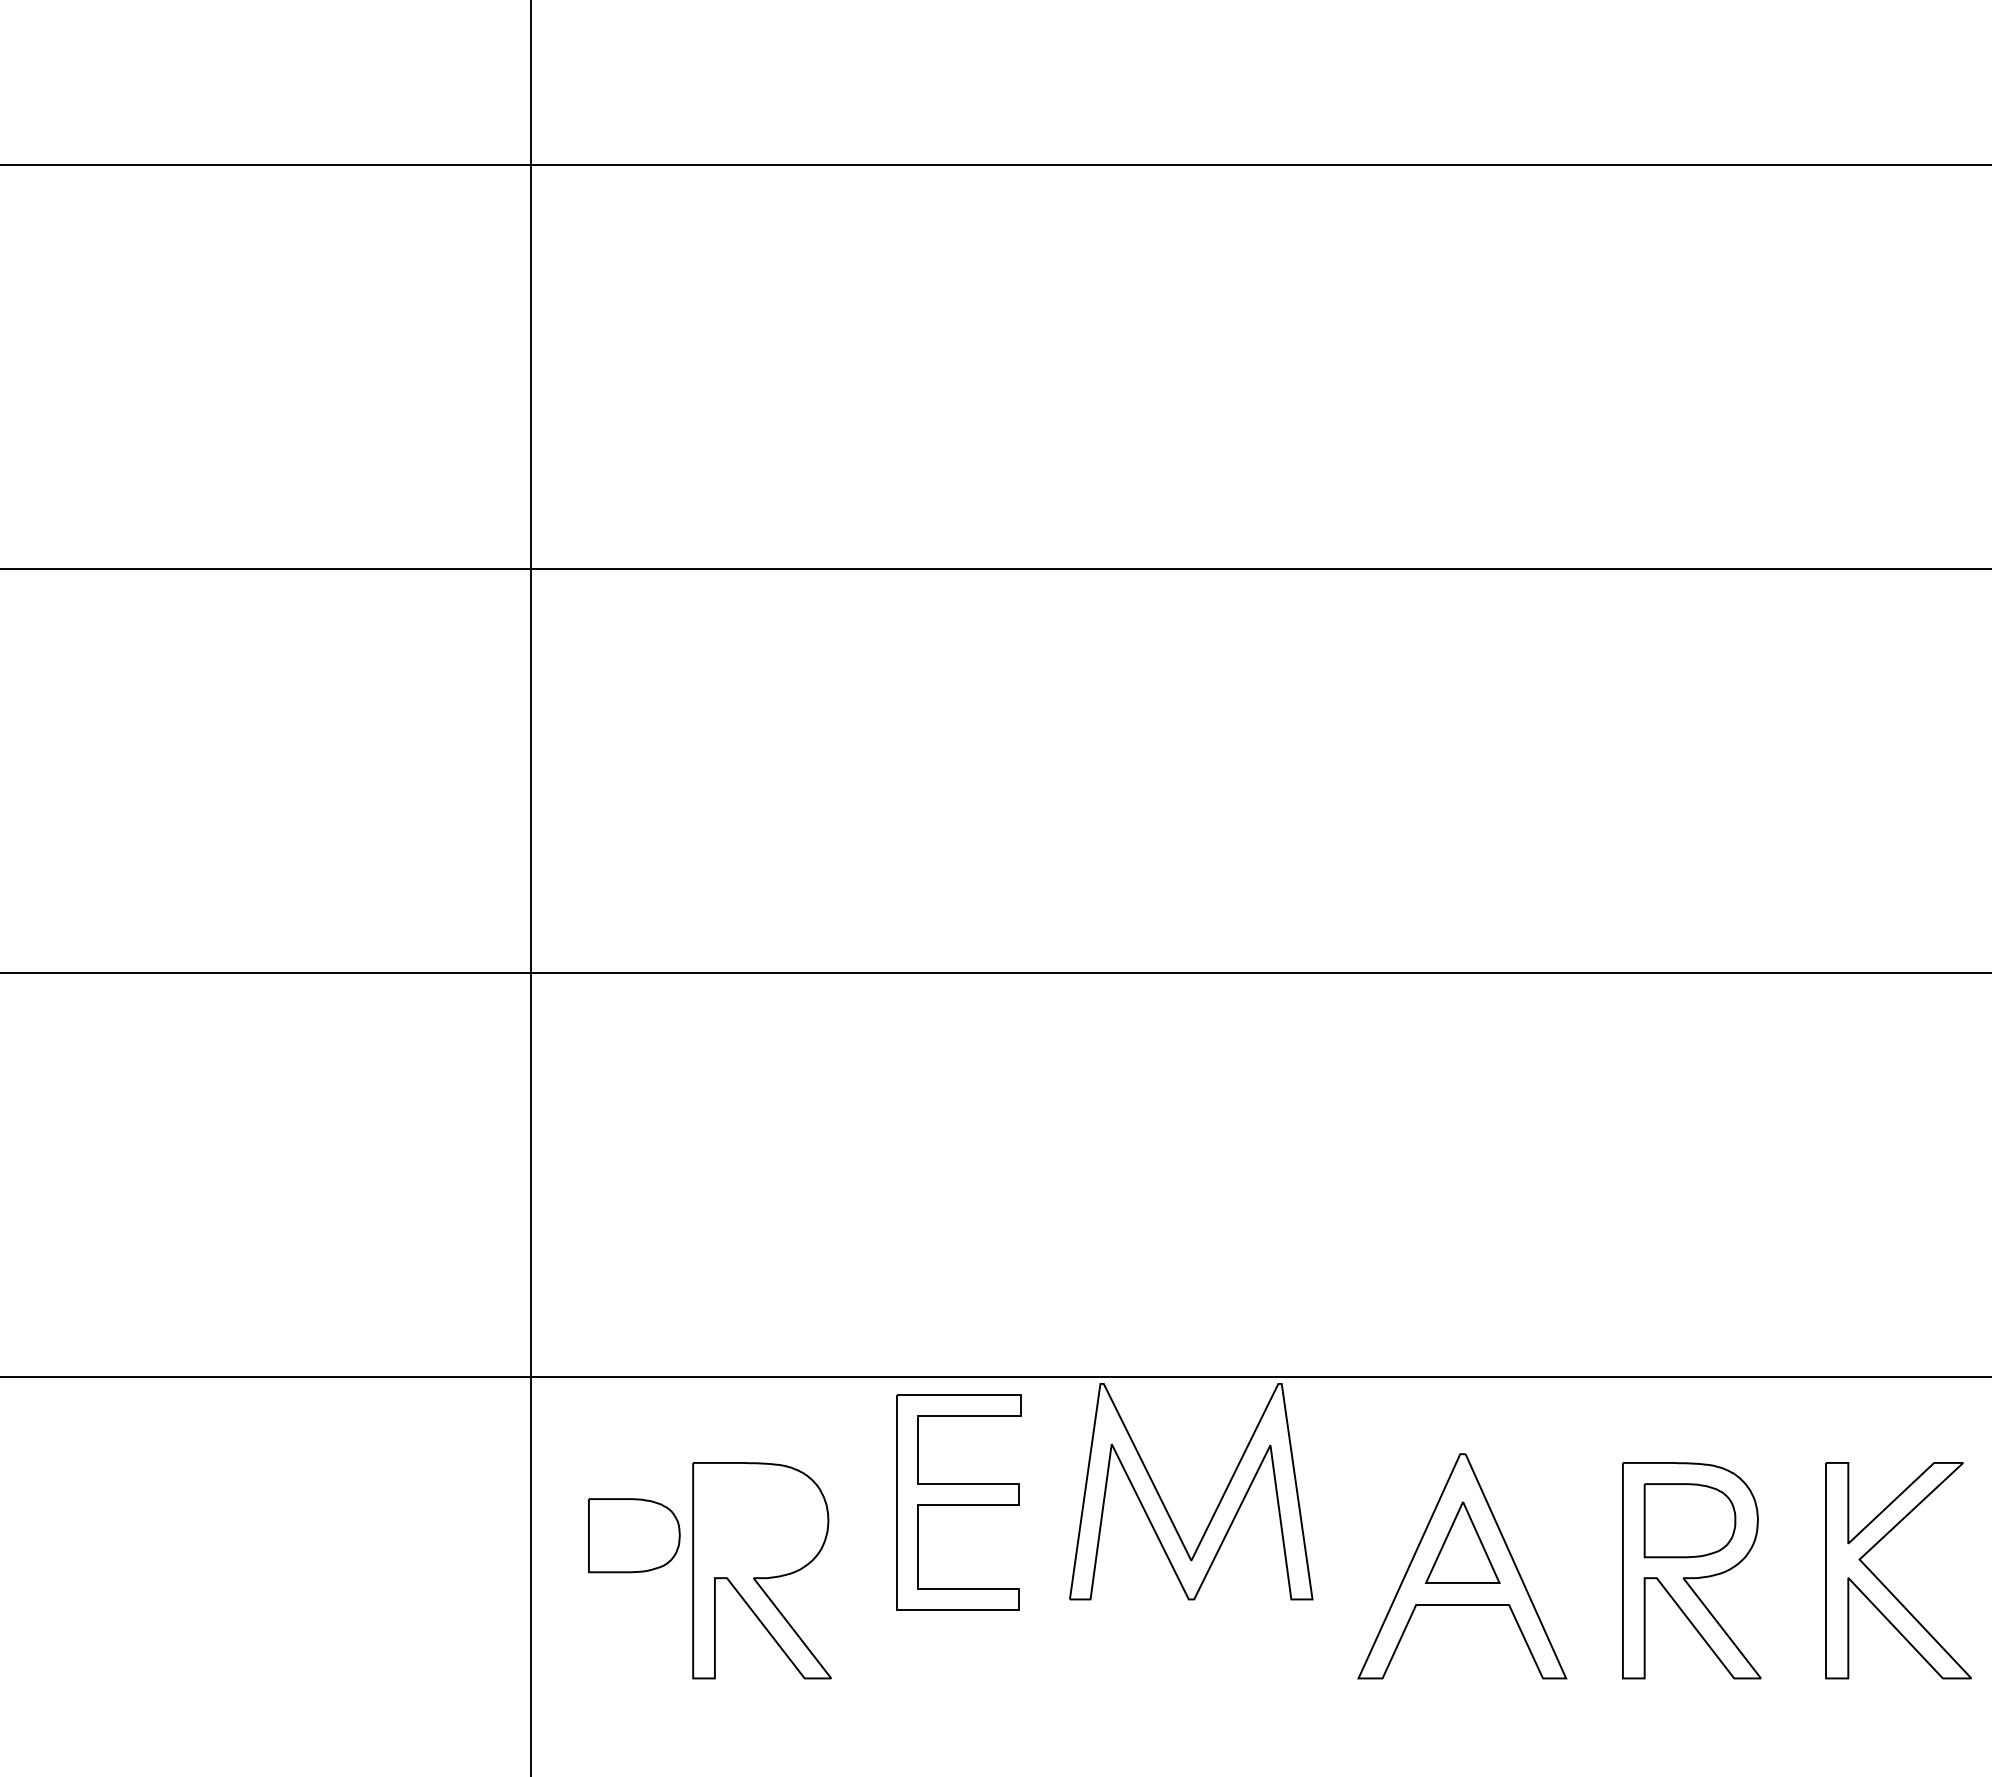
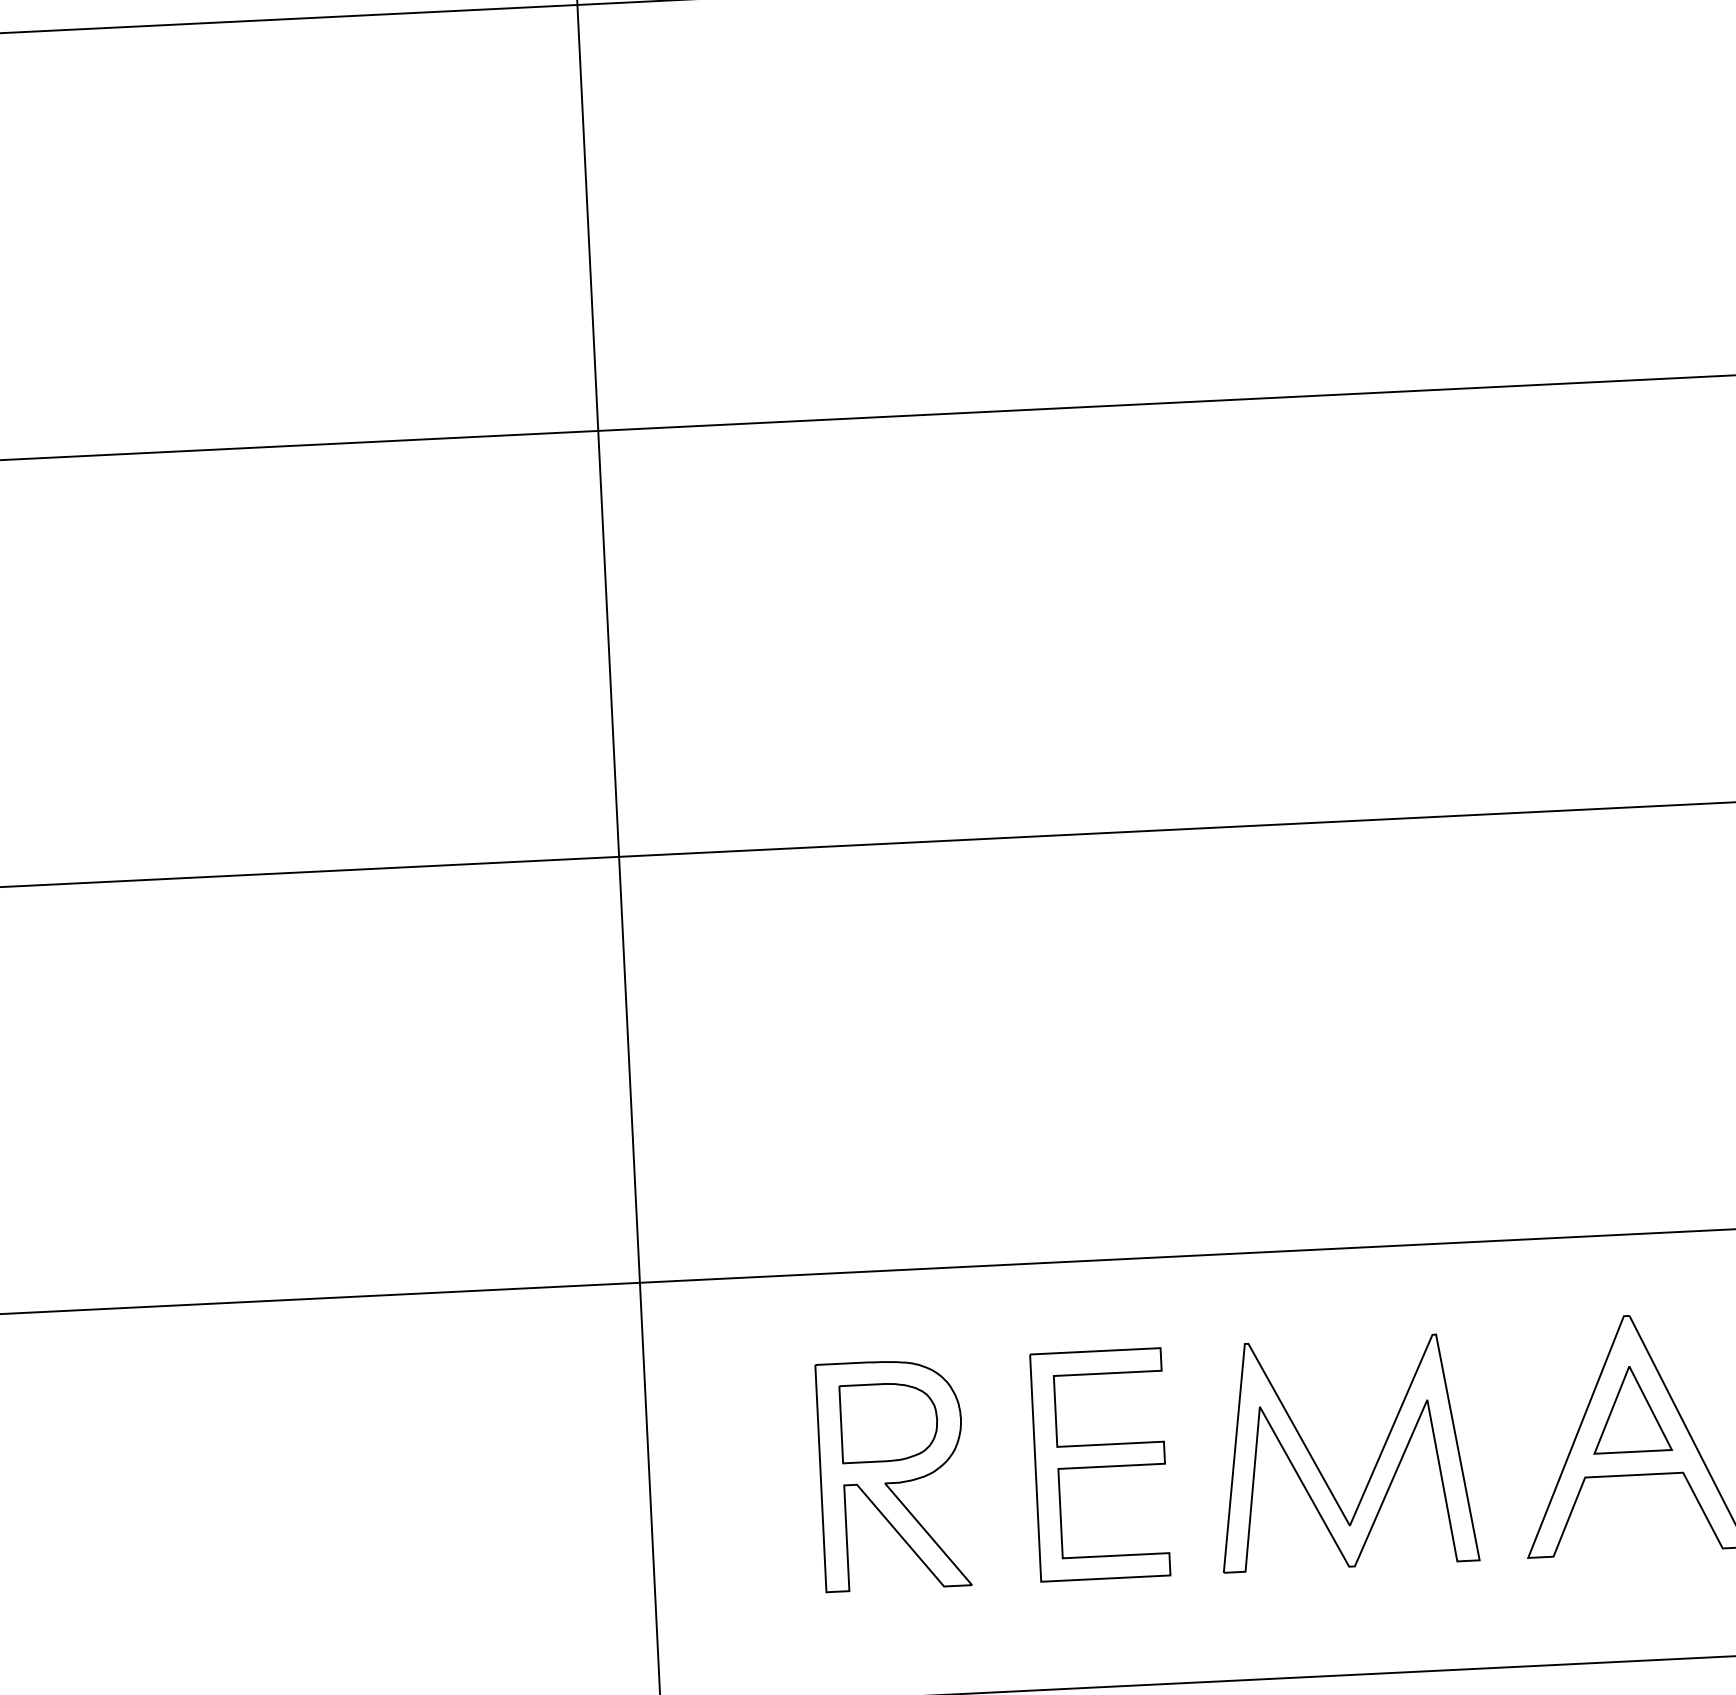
part: (958, 1502) -> (1100, 1464), moved
part: (1217, 1505) -> (1374, 1466), moved
part: (634, 1535) -> (889, 1422), moved

